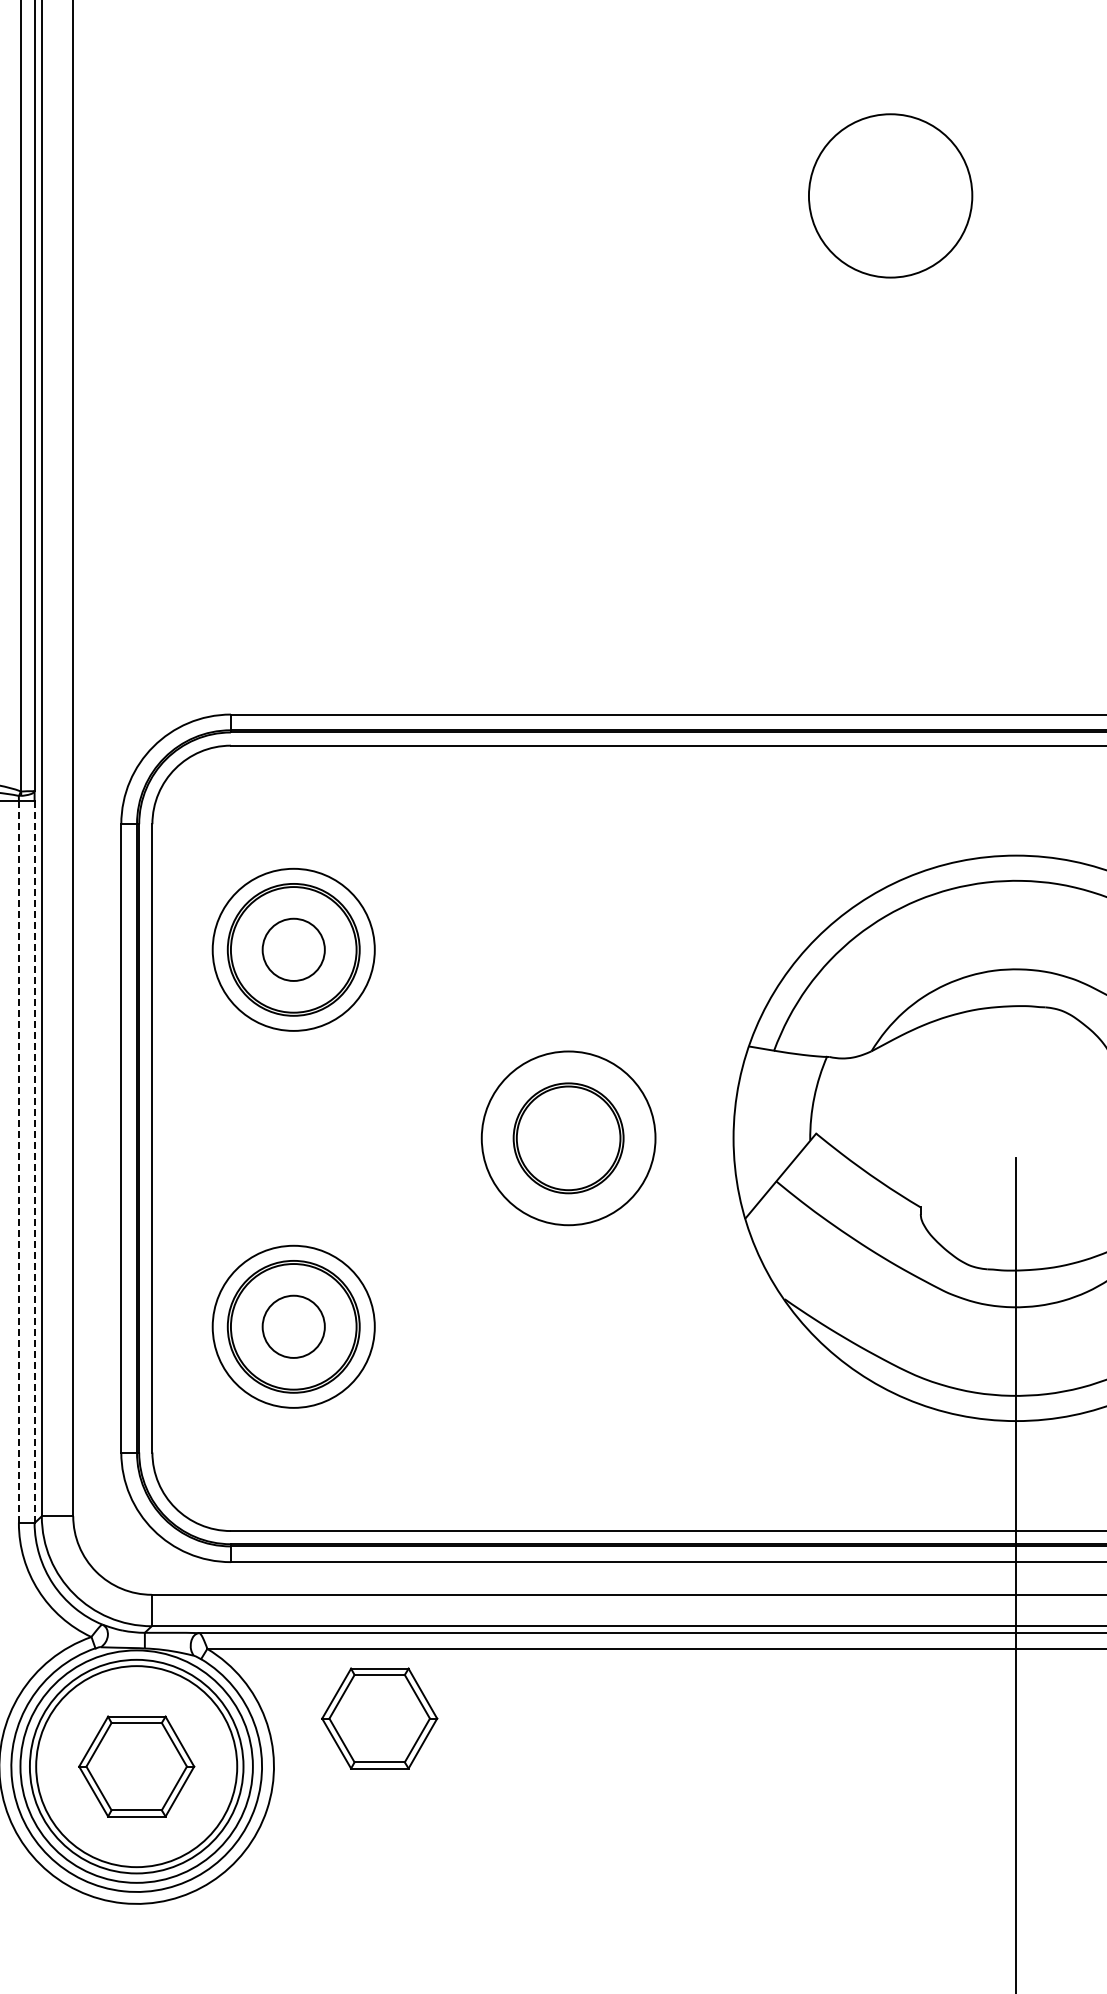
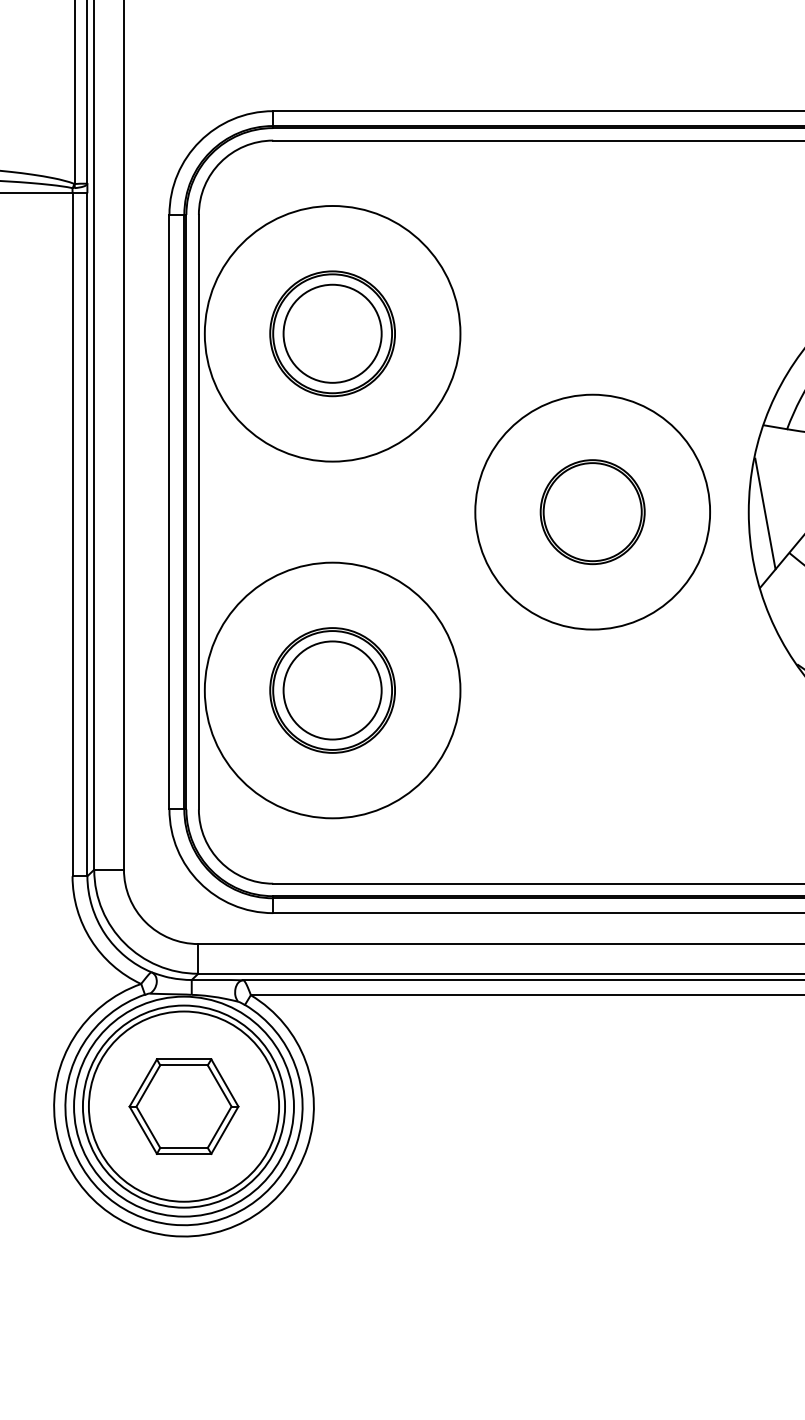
circle: (293, 949) -> (332, 333), size x1.67
circle: (293, 949) -> (332, 333), size x1.67
circle: (568, 1138) -> (592, 512), size x1.43
line: (750, 1139) -> (764, 513), added
line: (18, 1162) -> (72, 535), dashed -> solid
line: (34, 1162) -> (87, 535), dashed -> solid
circle: (293, 1326) -> (332, 690), size x1.67
circle: (293, 1326) -> (332, 690), size x1.67
part: (379, 1718) -> (413, 1061), removed

